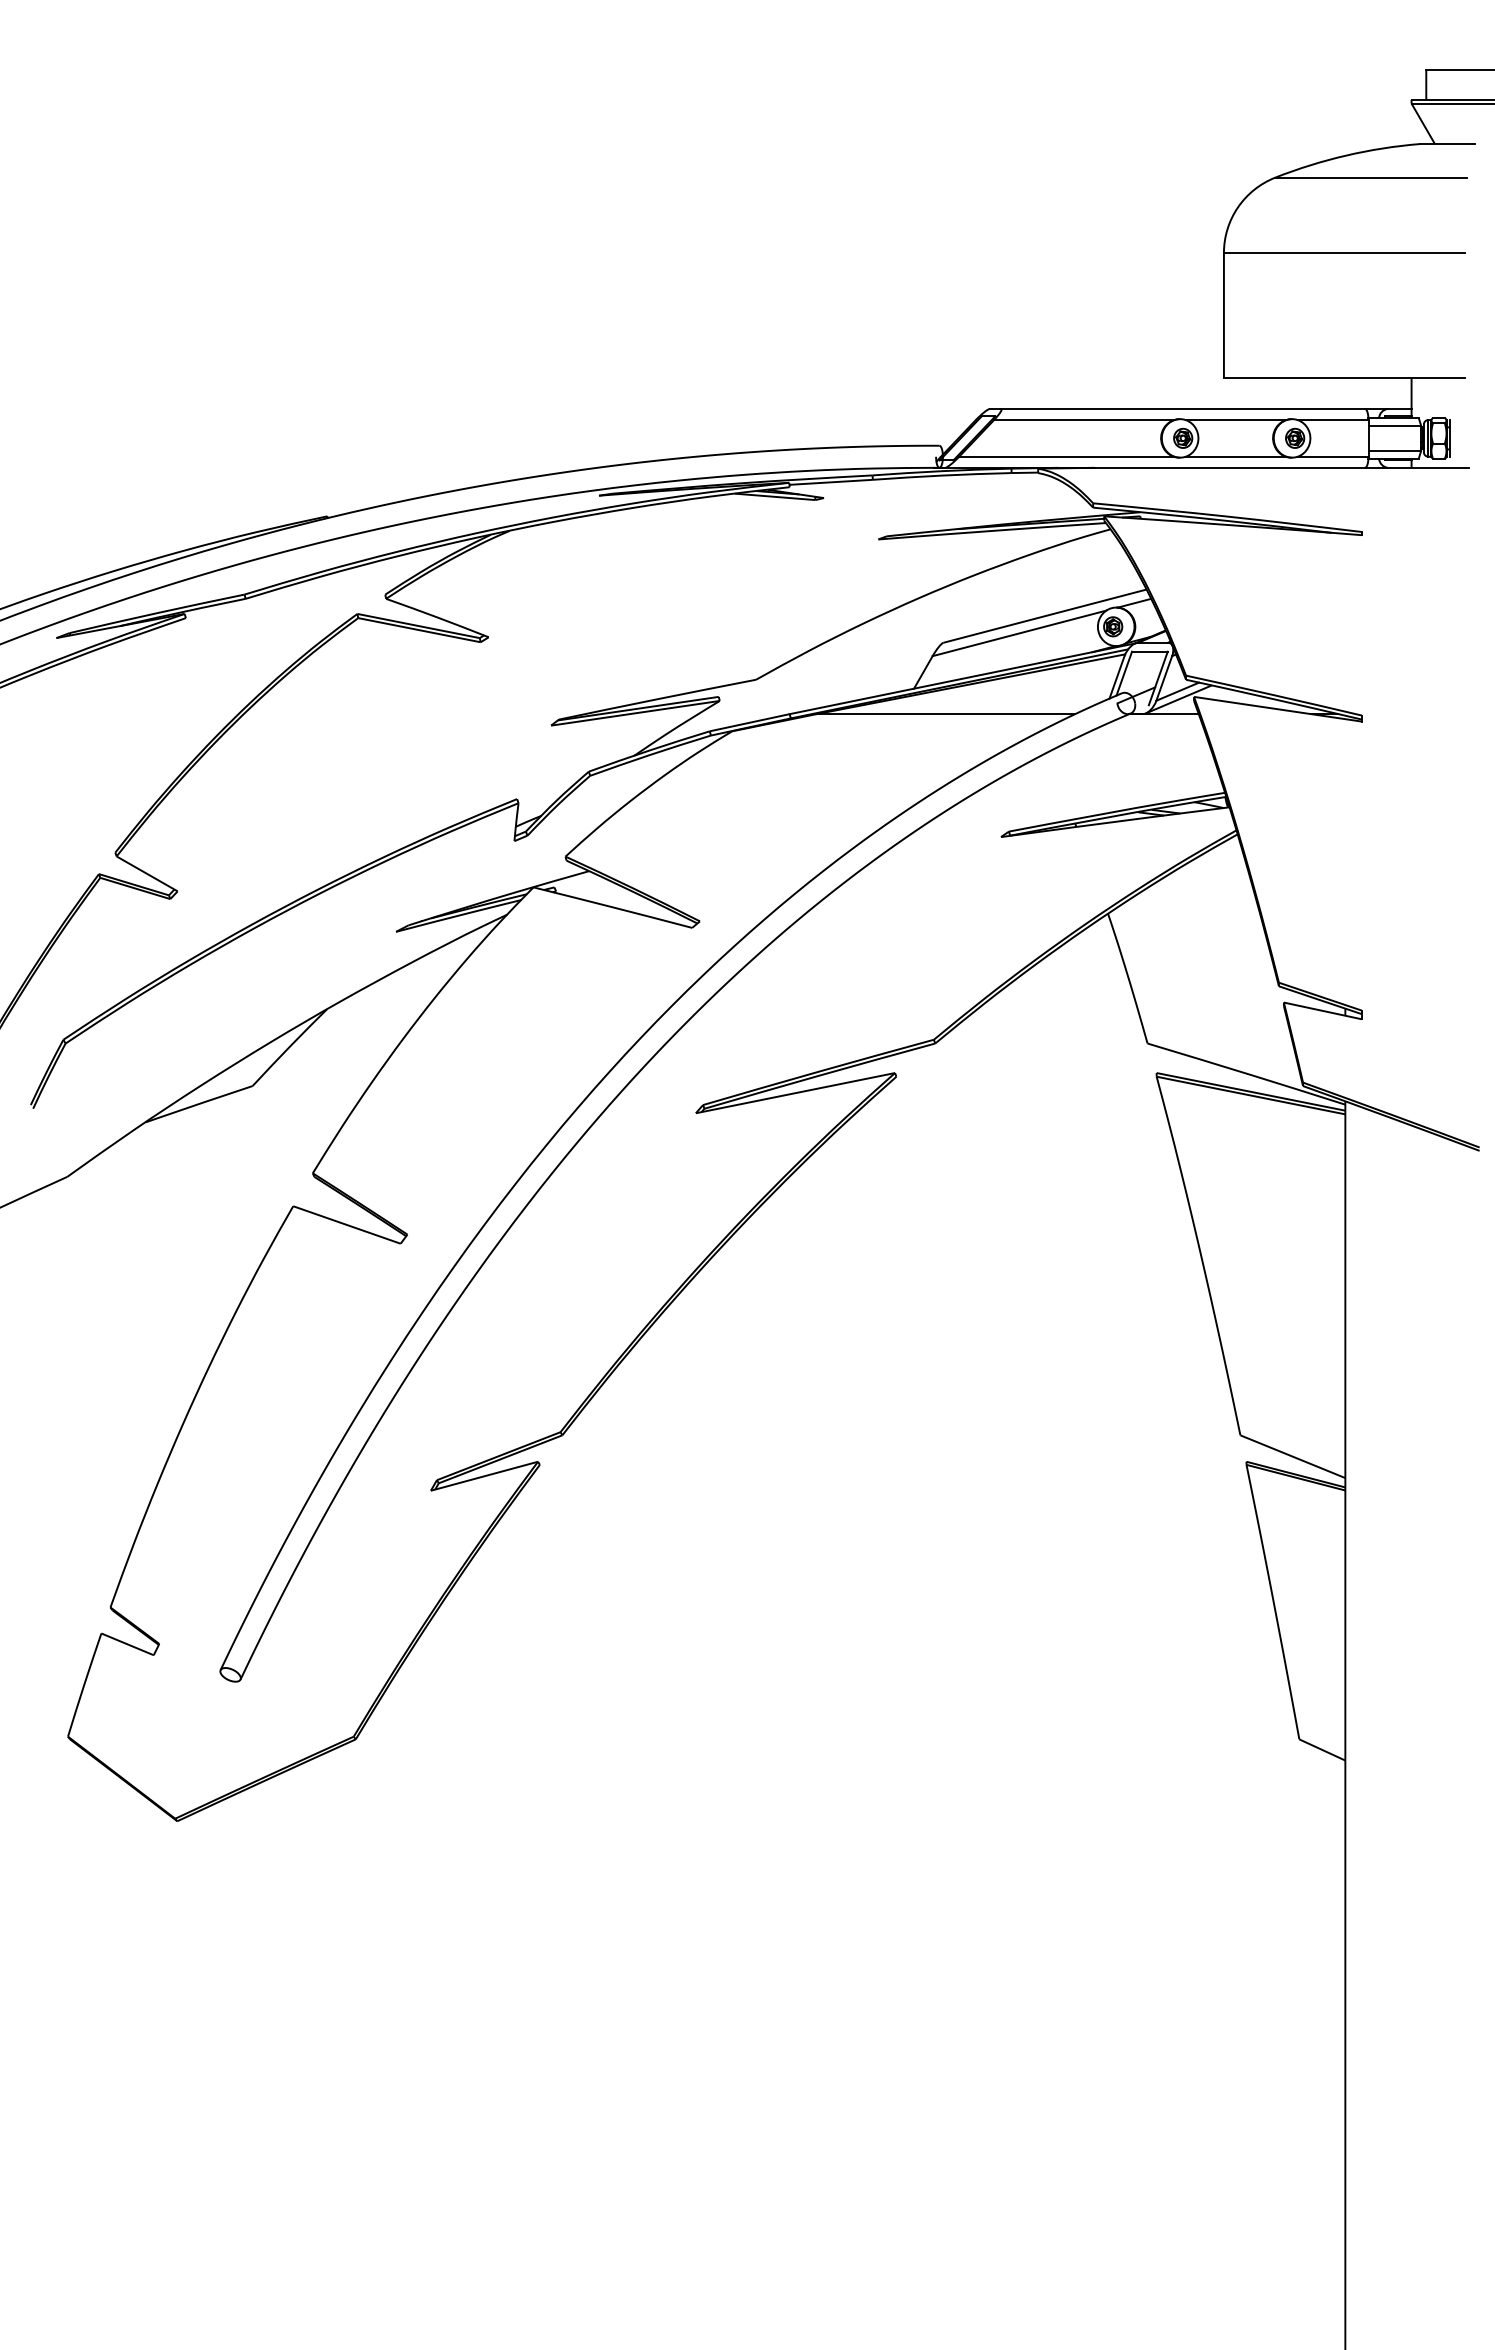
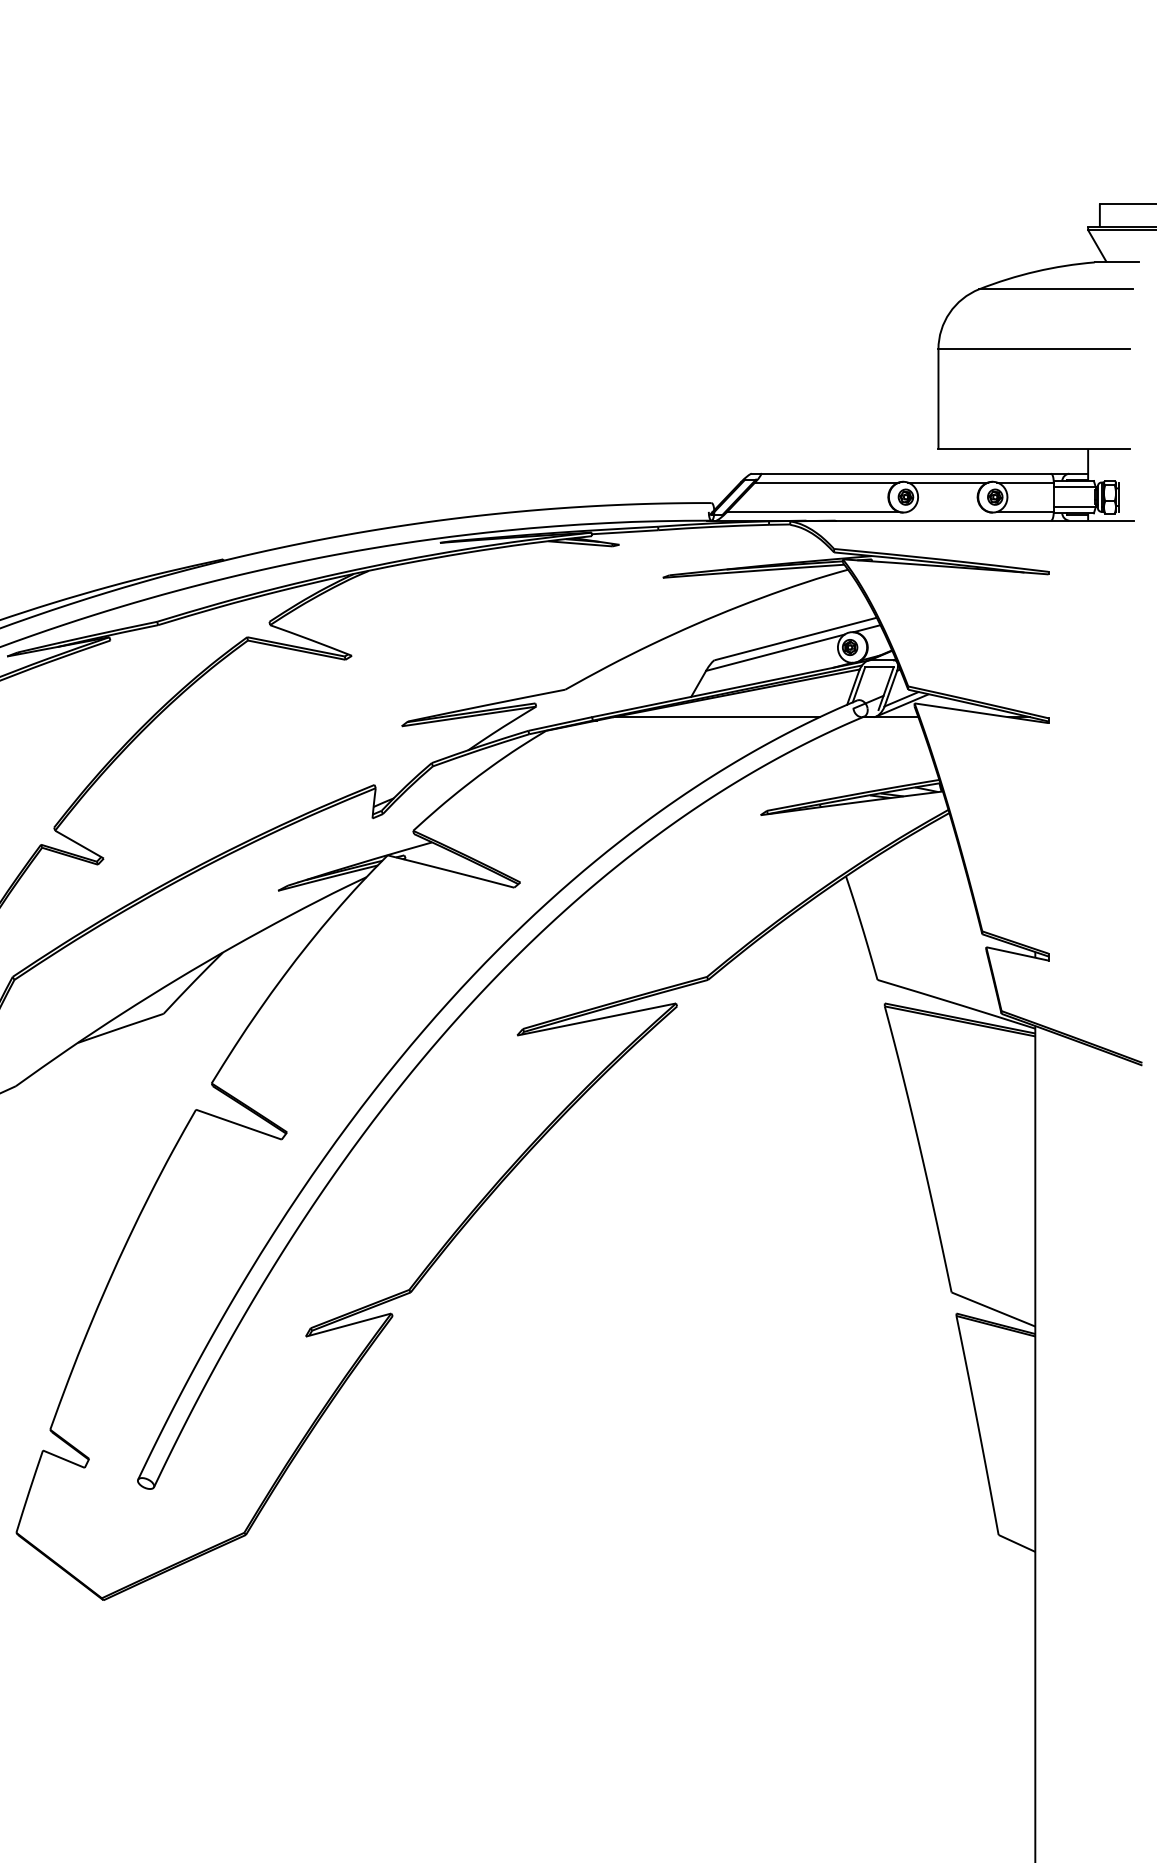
line: (1235, 456) -> (947, 511), removed

